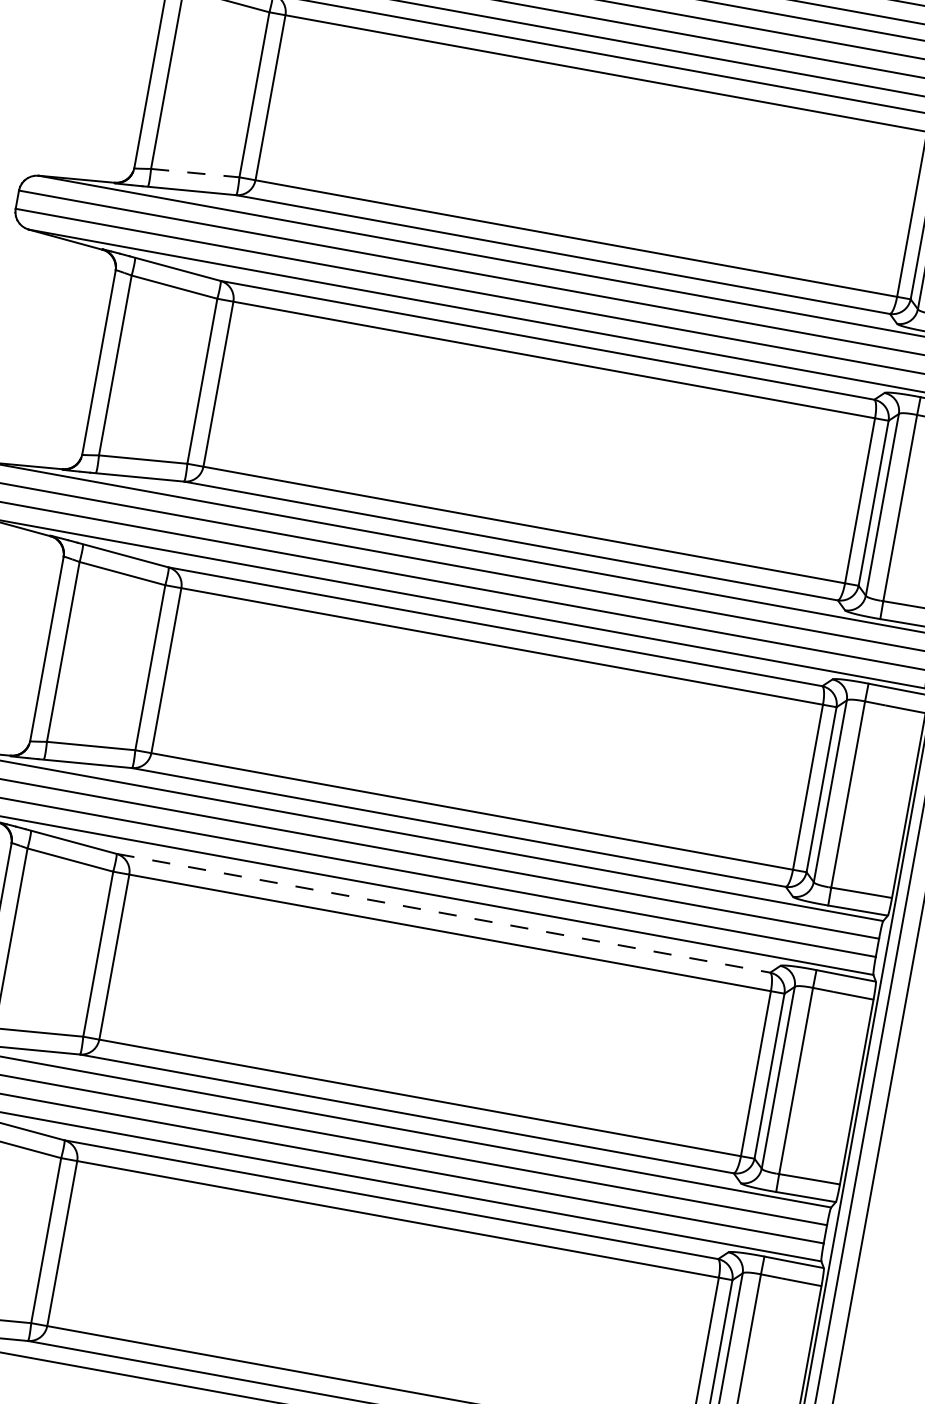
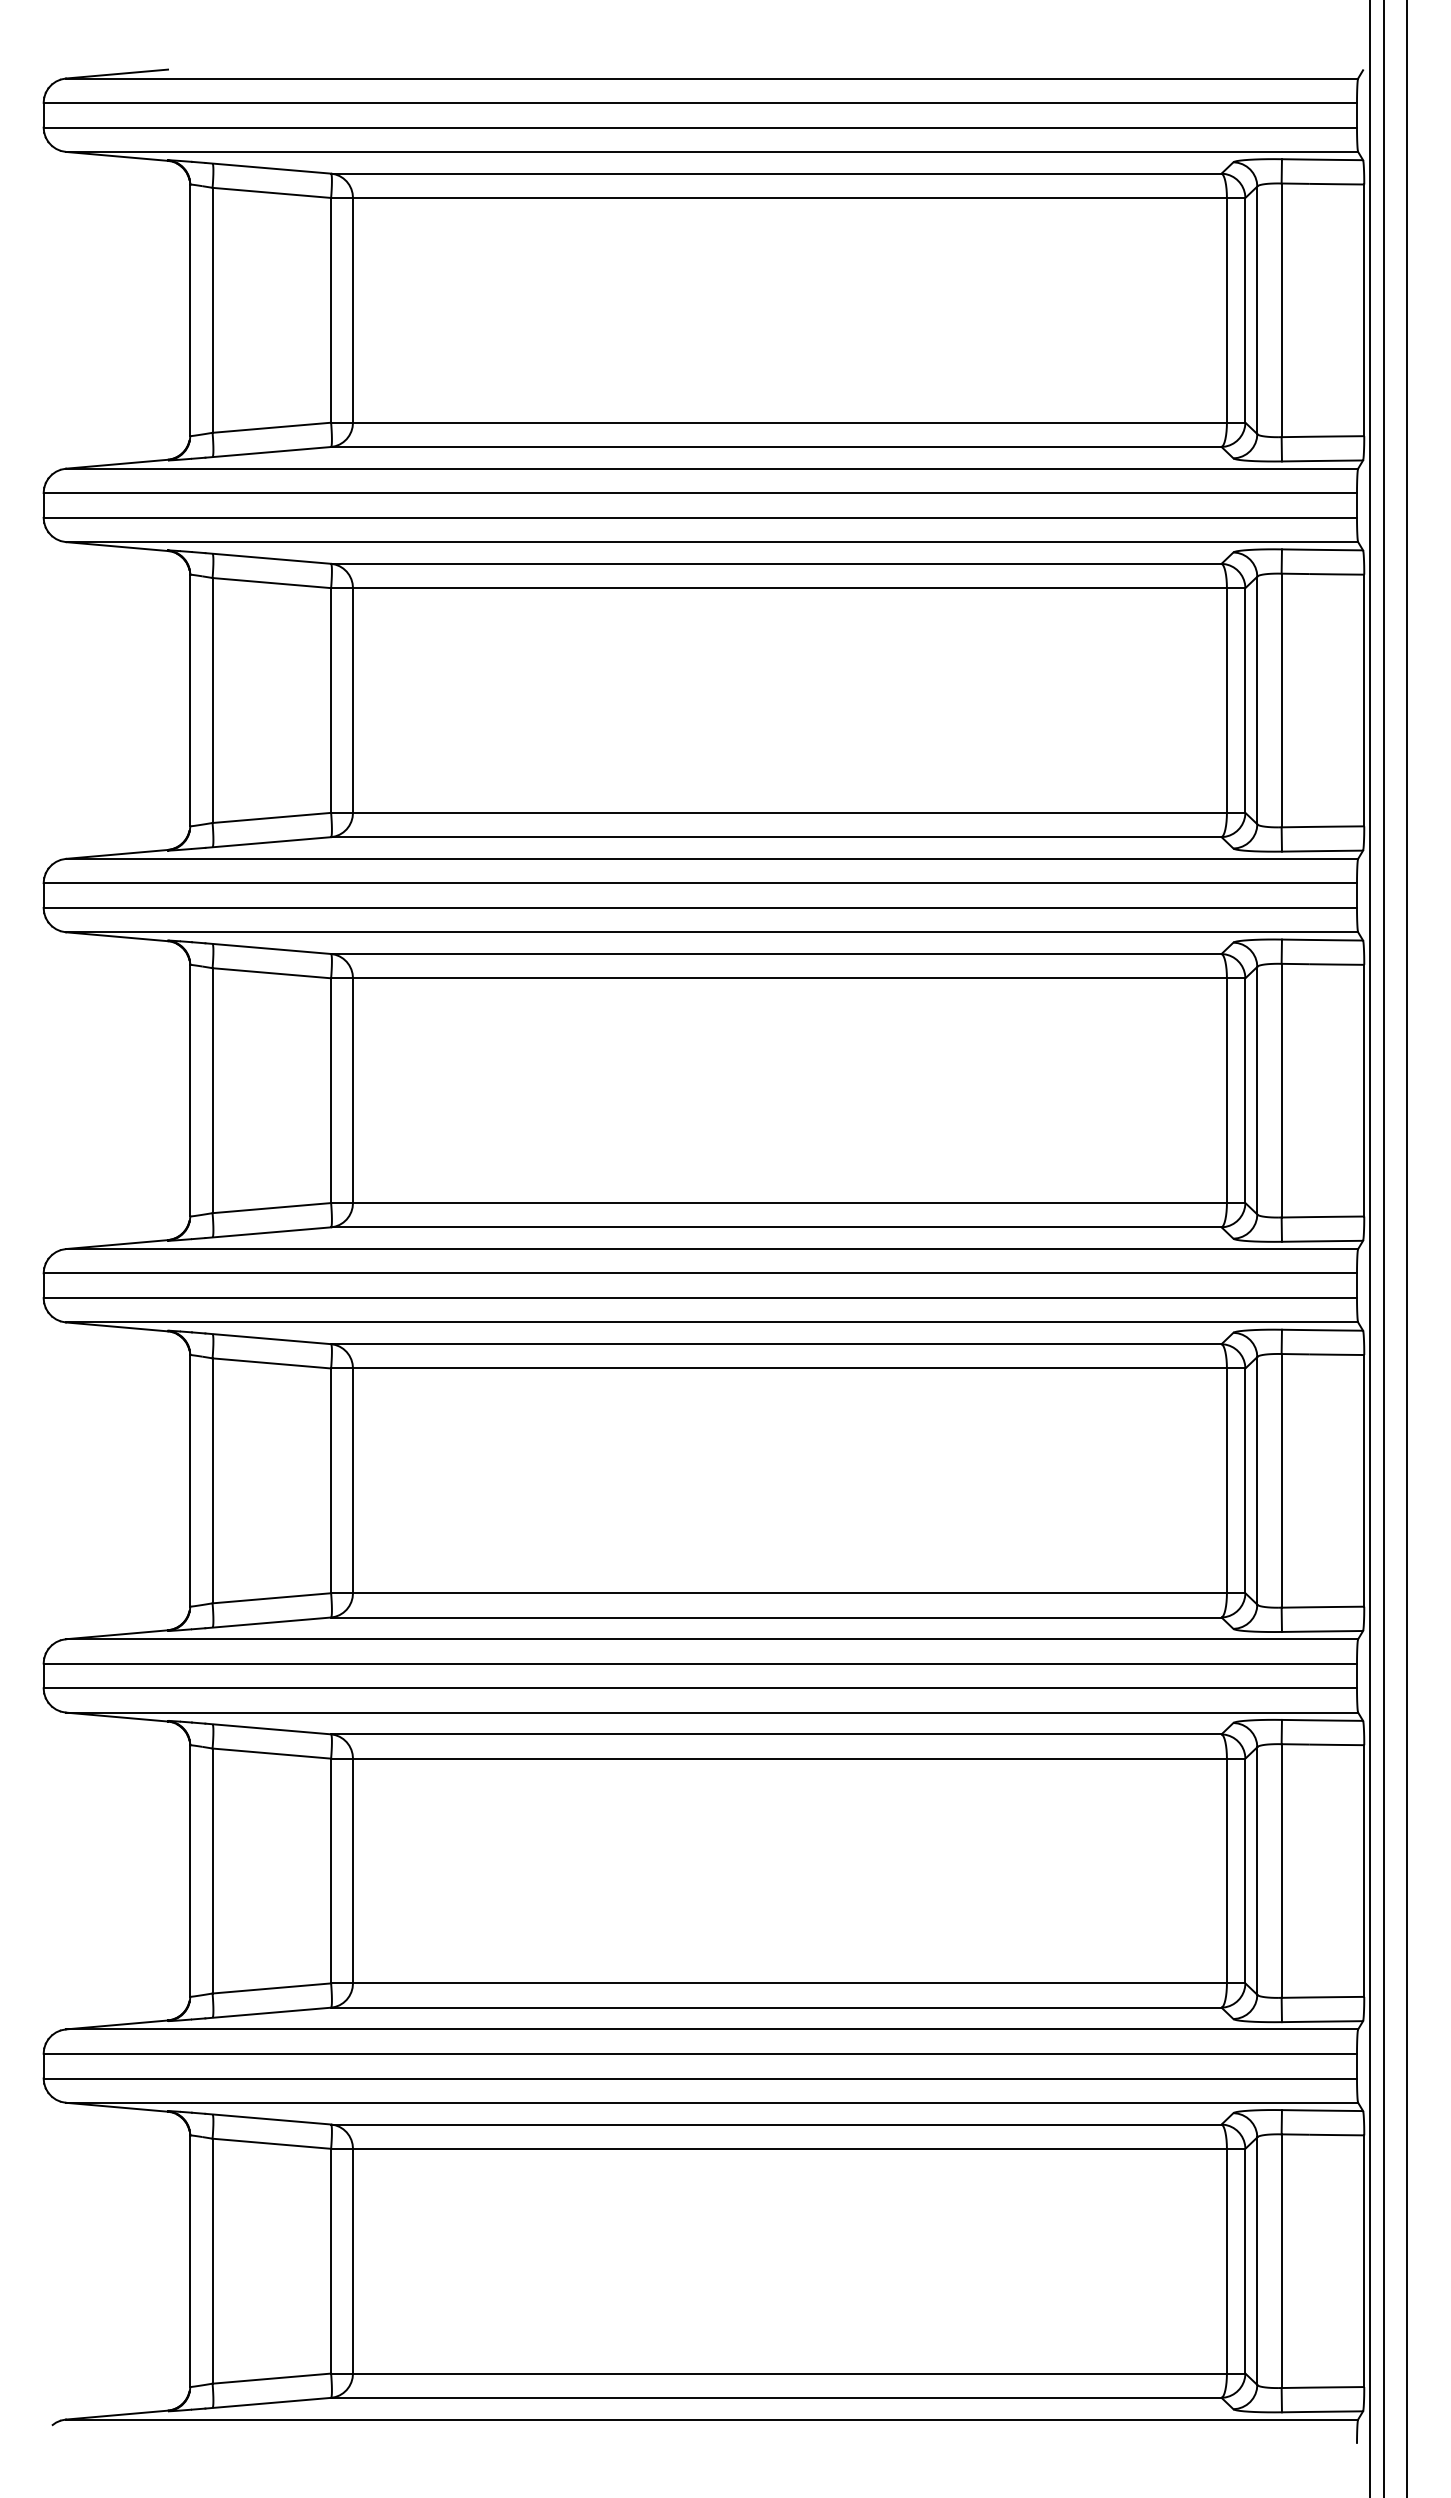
line: (195, 172) -> (272, 817), dashed -> solid
line: (443, 913) -> (776, 1734), dashed -> solid

